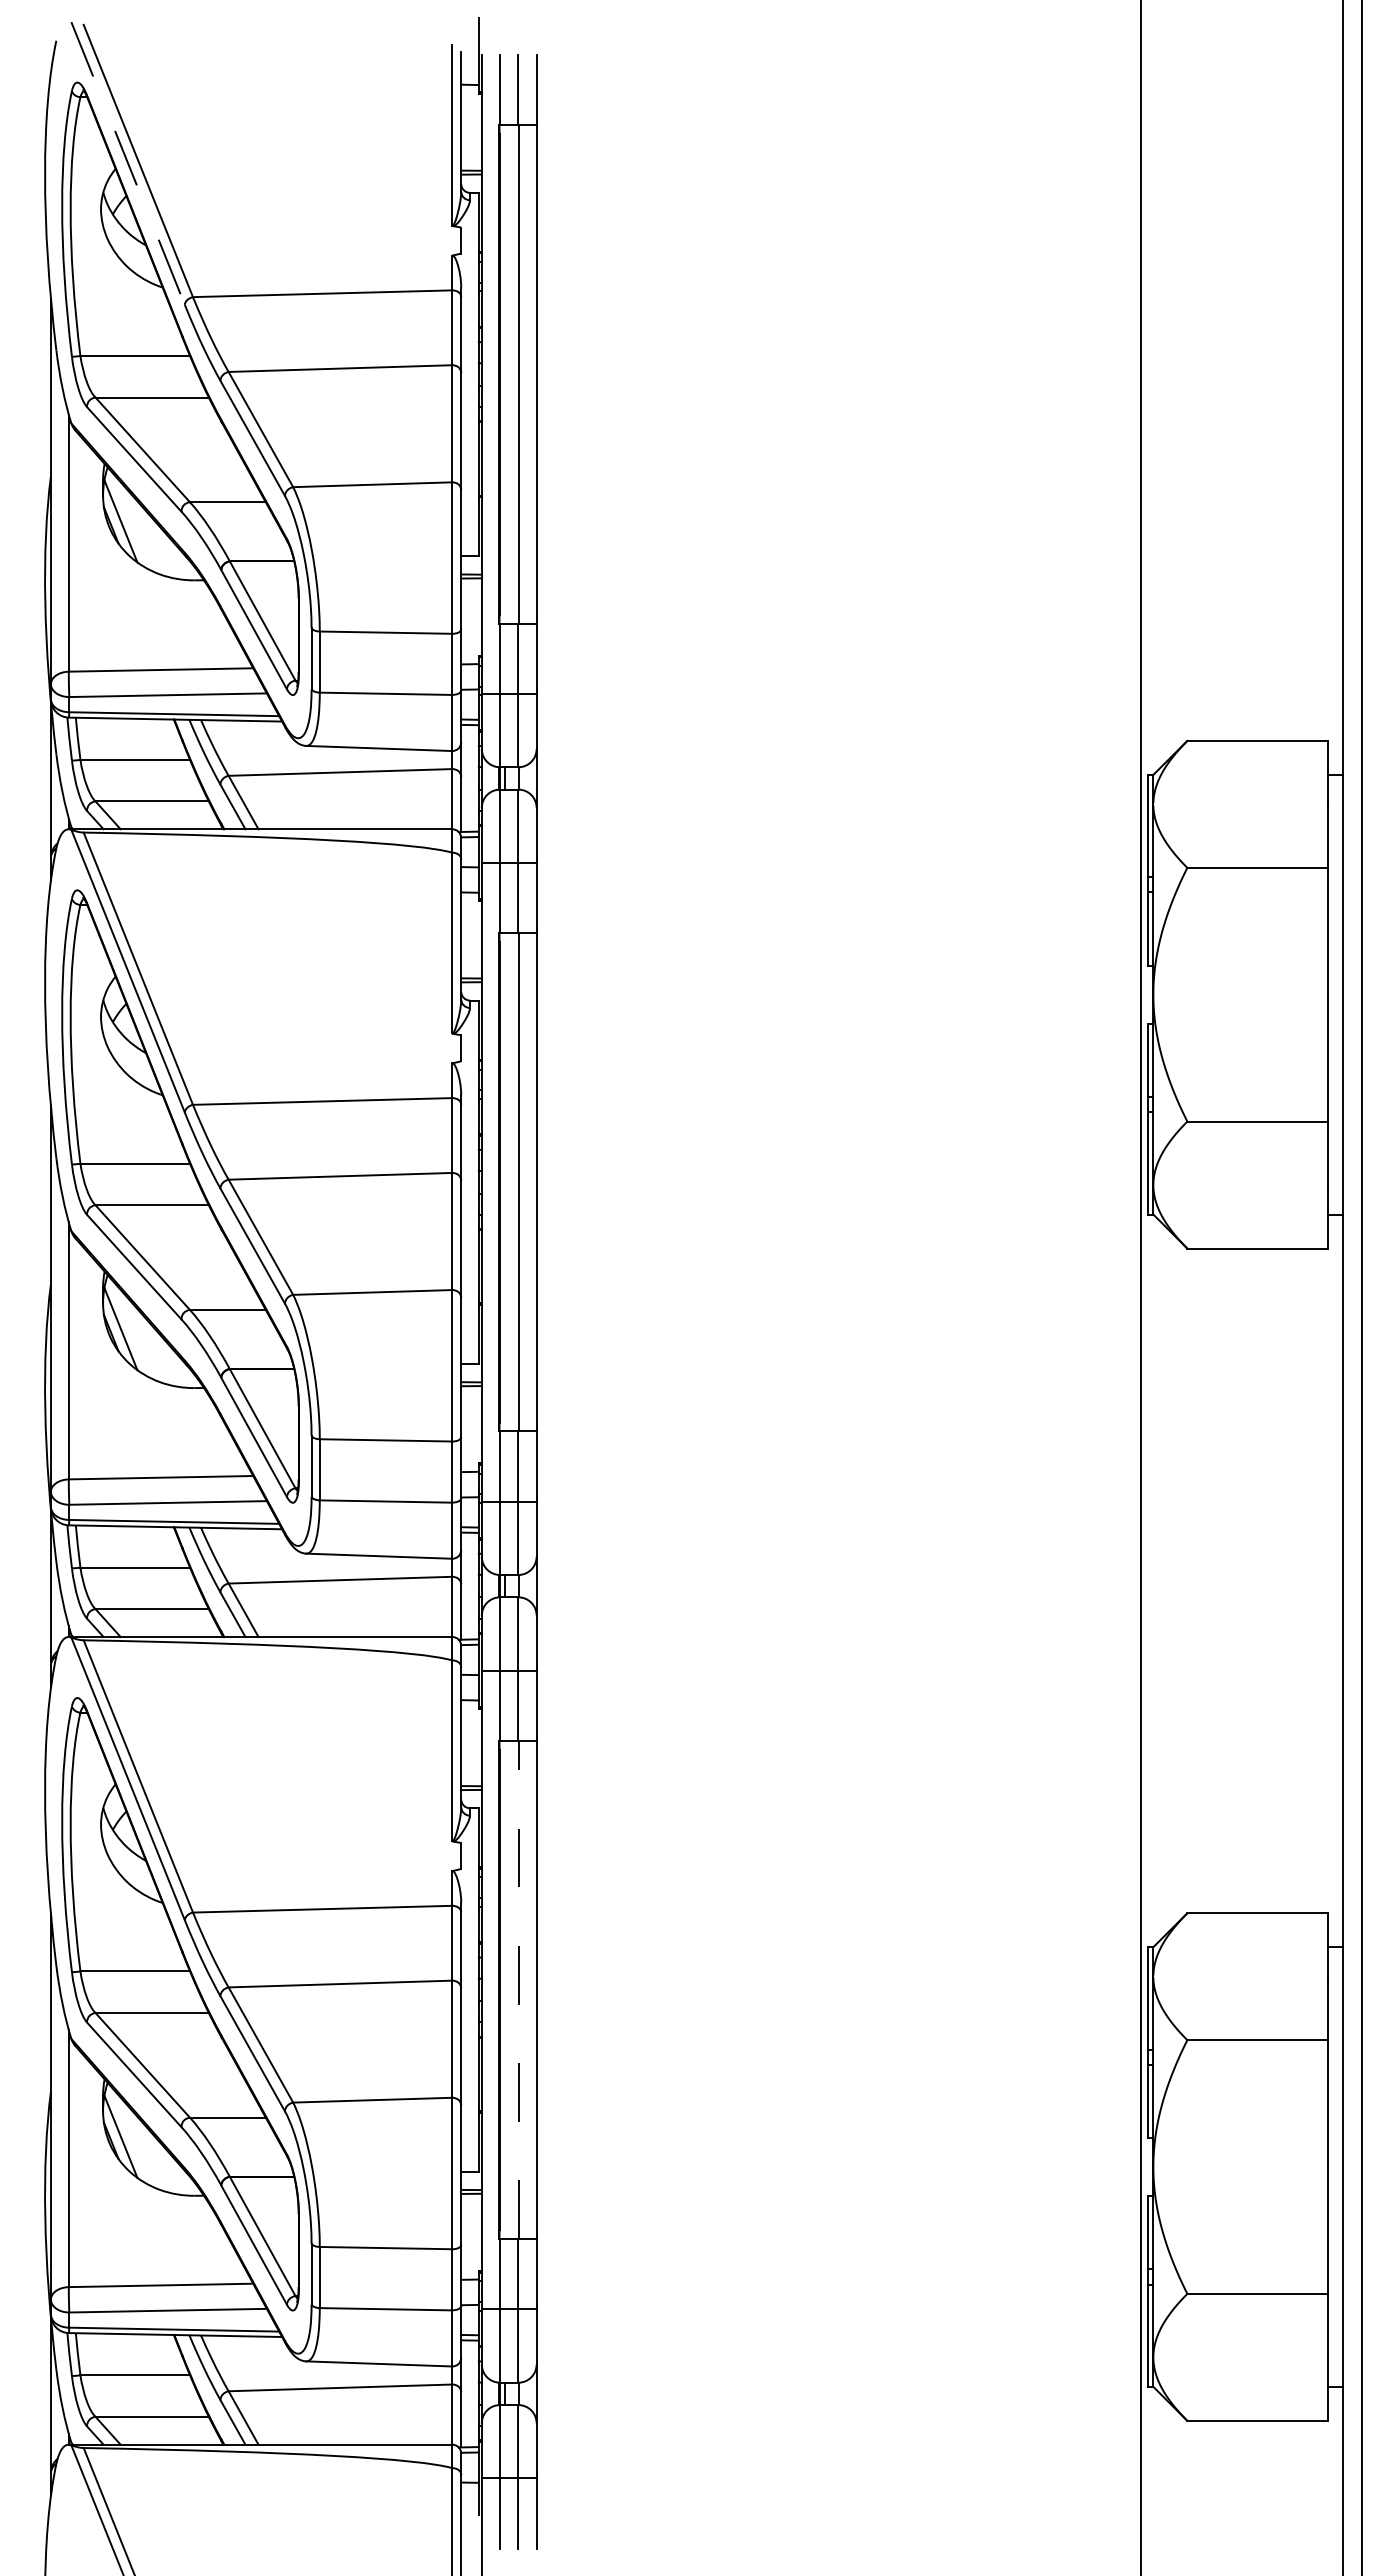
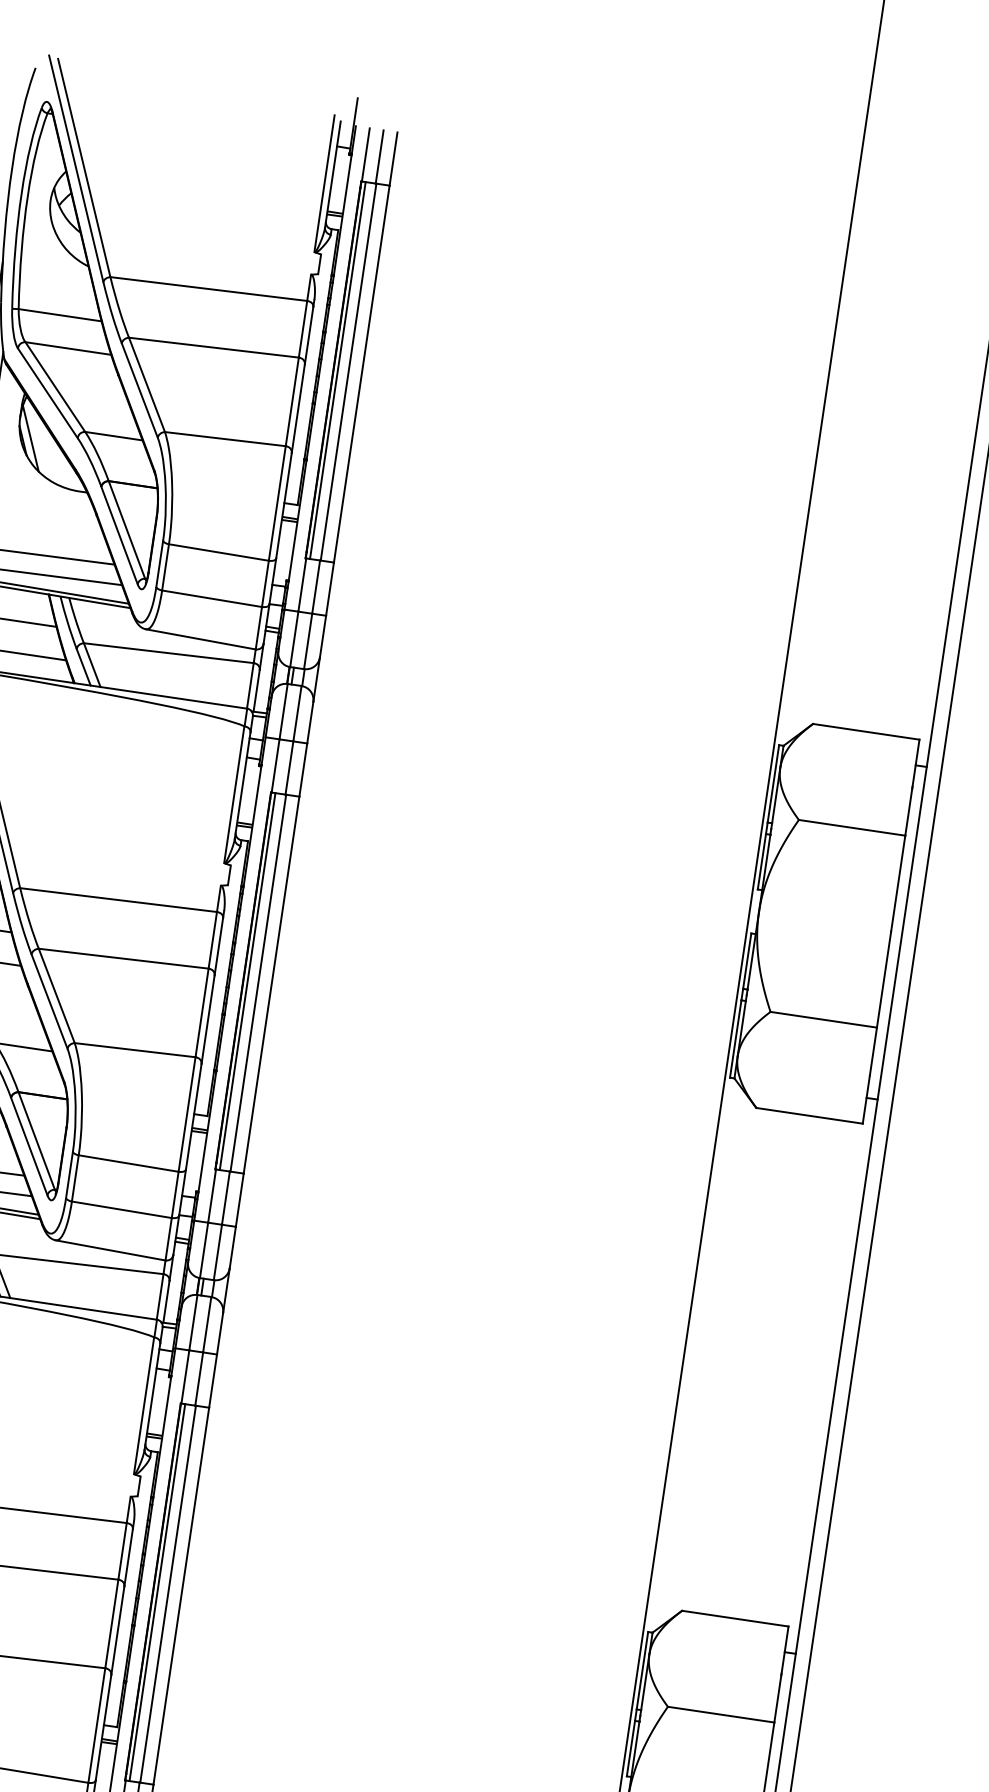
line: (128, 163) -> (76, 168), dashed -> solid
line: (505, 374) -> (338, 370), added
line: (505, 1182) -> (247, 981), added
line: (505, 1989) -> (157, 1592), added
line: (519, 1989) -> (168, 1593), dashed -> solid

